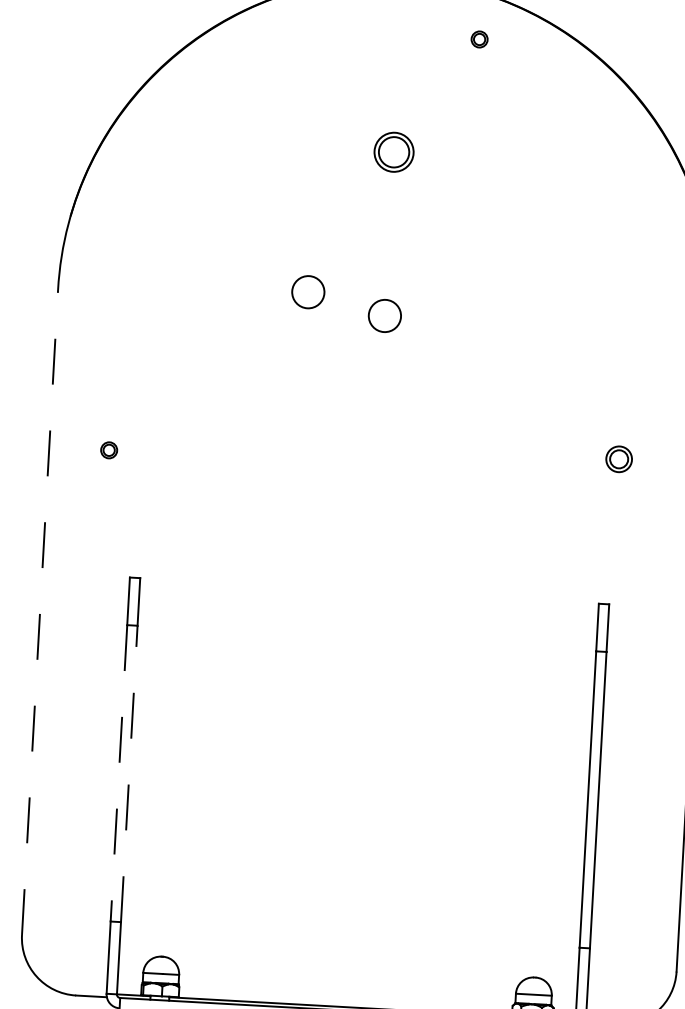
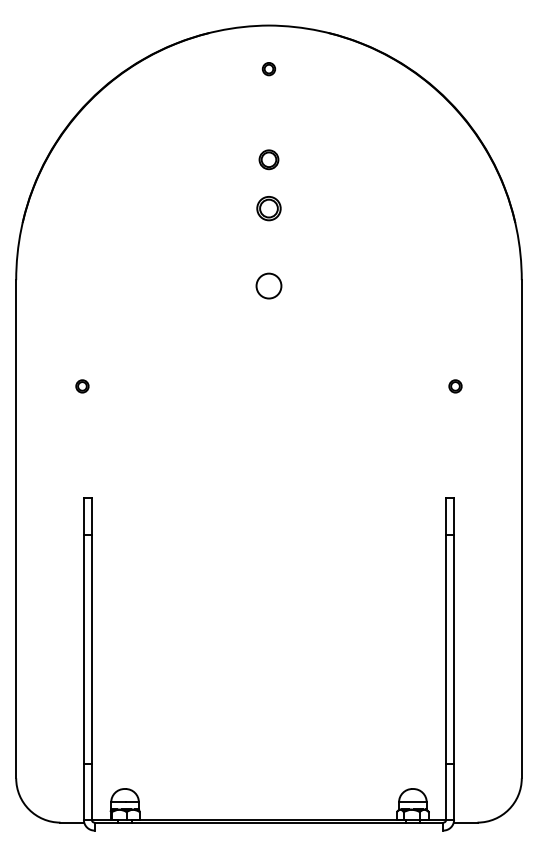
part: (478, 39) -> (268, 69), moved
part: (393, 152) -> (268, 159), size x0.62
part: (389, 215) -> (268, 208), added
circle: (307, 291) -> (208, 270), removed
circle: (109, 450) -> (82, 386), moved
circle: (619, 459) -> (455, 386), size x0.62
line: (40, 611) -> (16, 528), dashed -> solid
line: (128, 773) -> (91, 649), dashed -> solid
line: (118, 774) -> (83, 650), dashed -> solid

